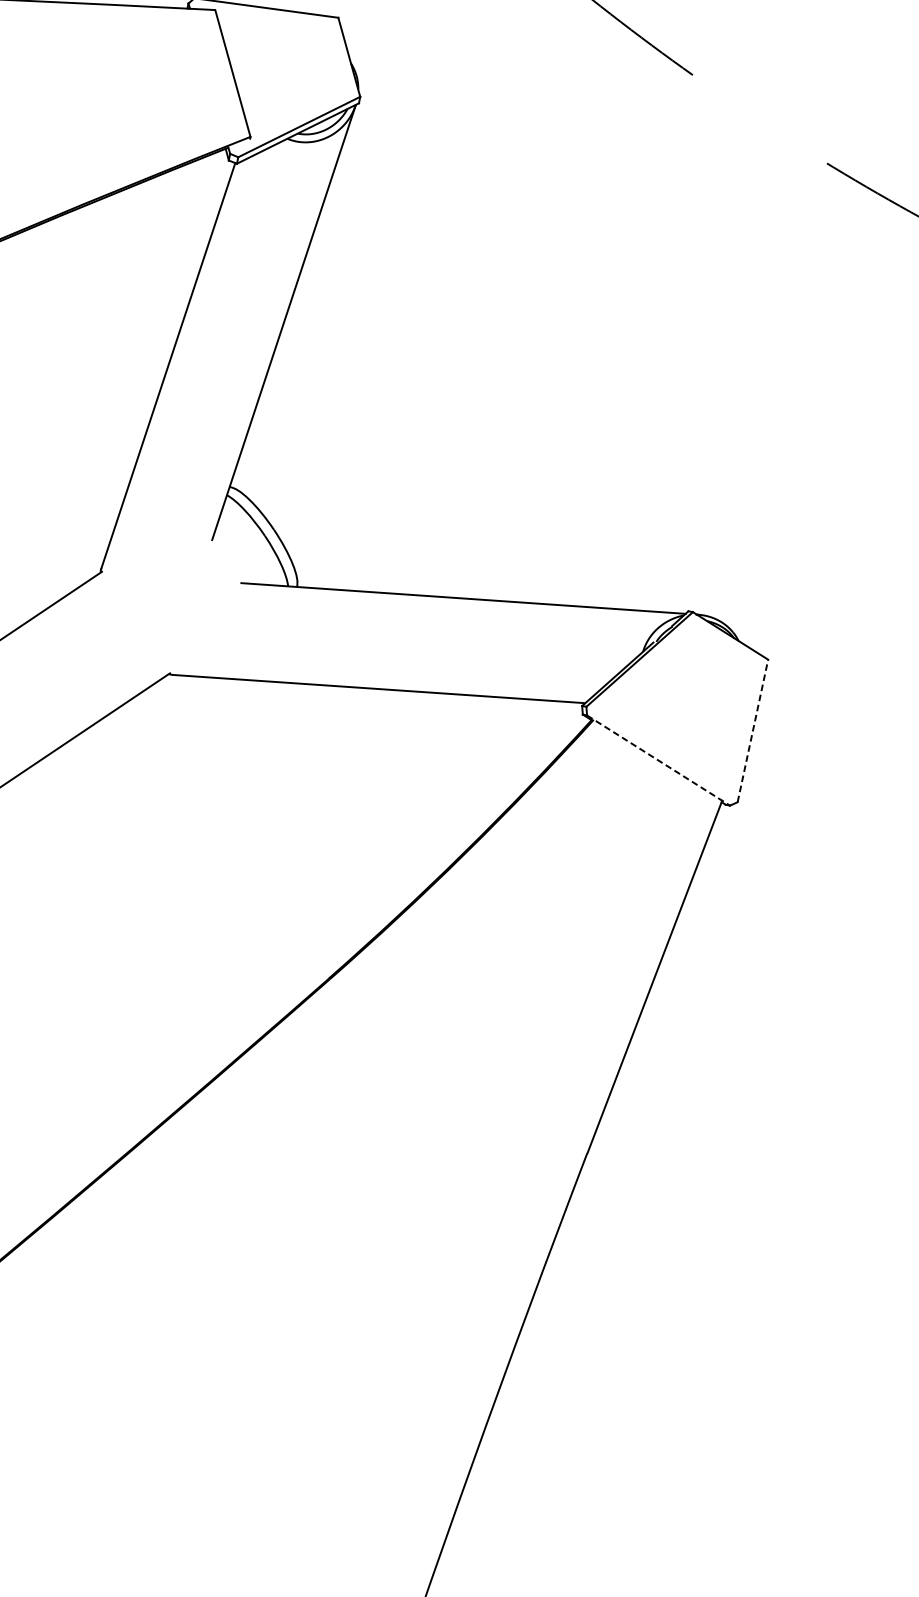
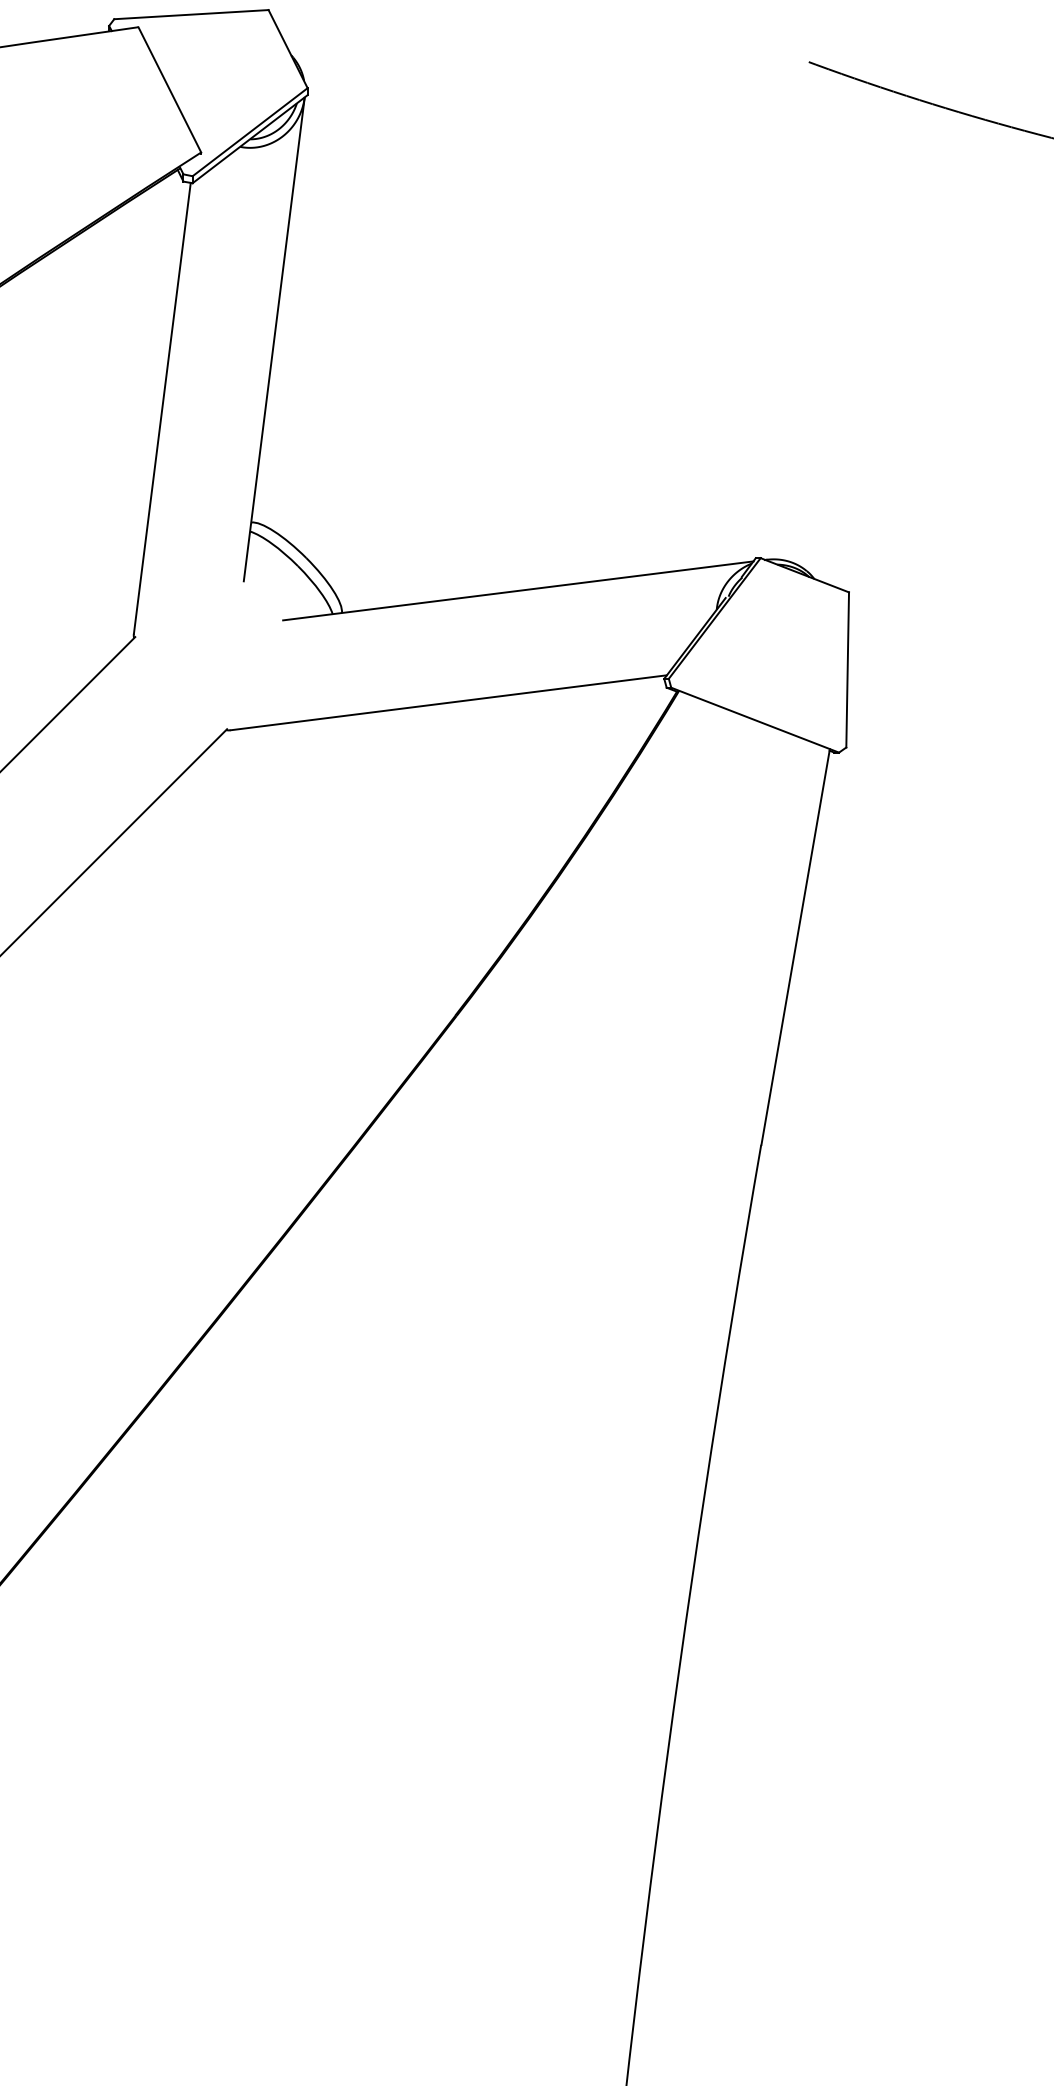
line: (752, 730) -> (847, 669), dashed -> solid
line: (658, 760) -> (755, 720), dashed -> solid

